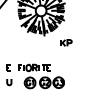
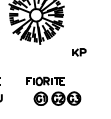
part: (66, 42) -> (79, 51), moved
part: (41, 76) -> (54, 91), moved

